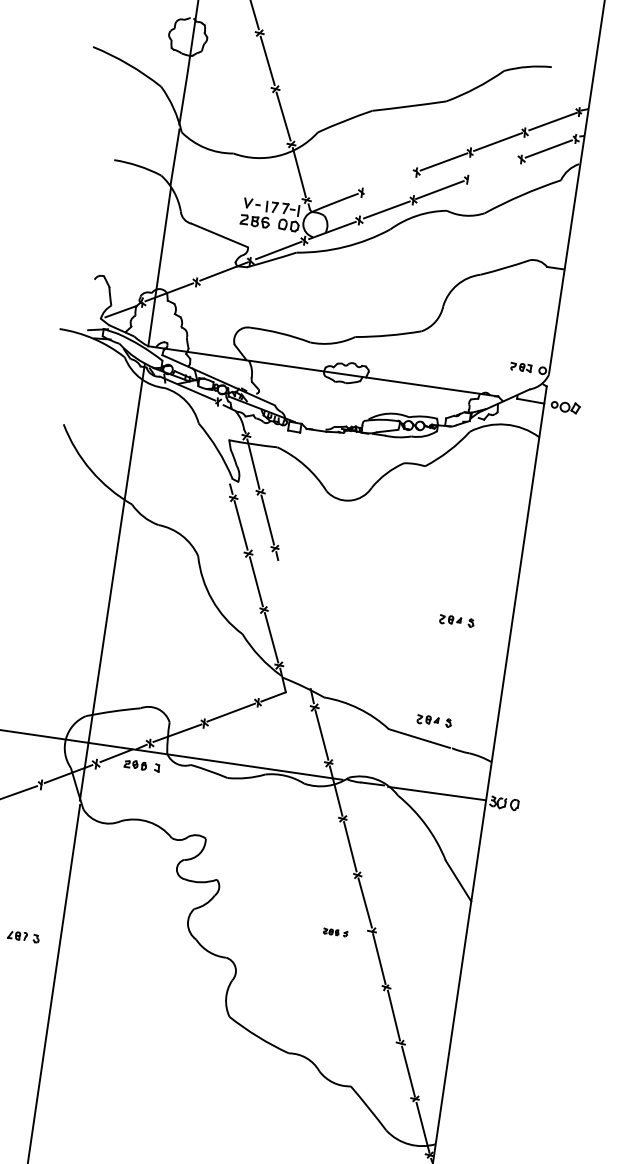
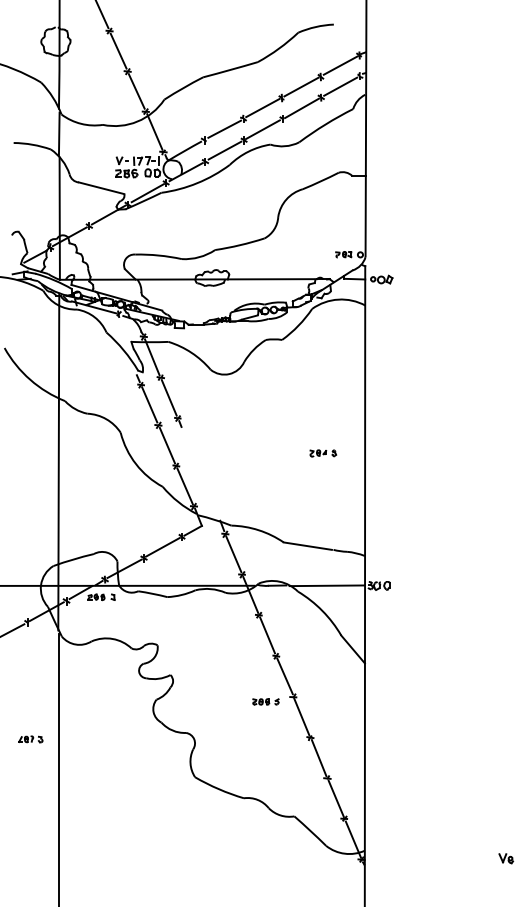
line: (493, 169) -> (301, 108), added
line: (390, 181) -> (224, 128), added
part: (434, 721) -> (317, 531), removed
part: (335, 931) -> (265, 701), size x1.43

